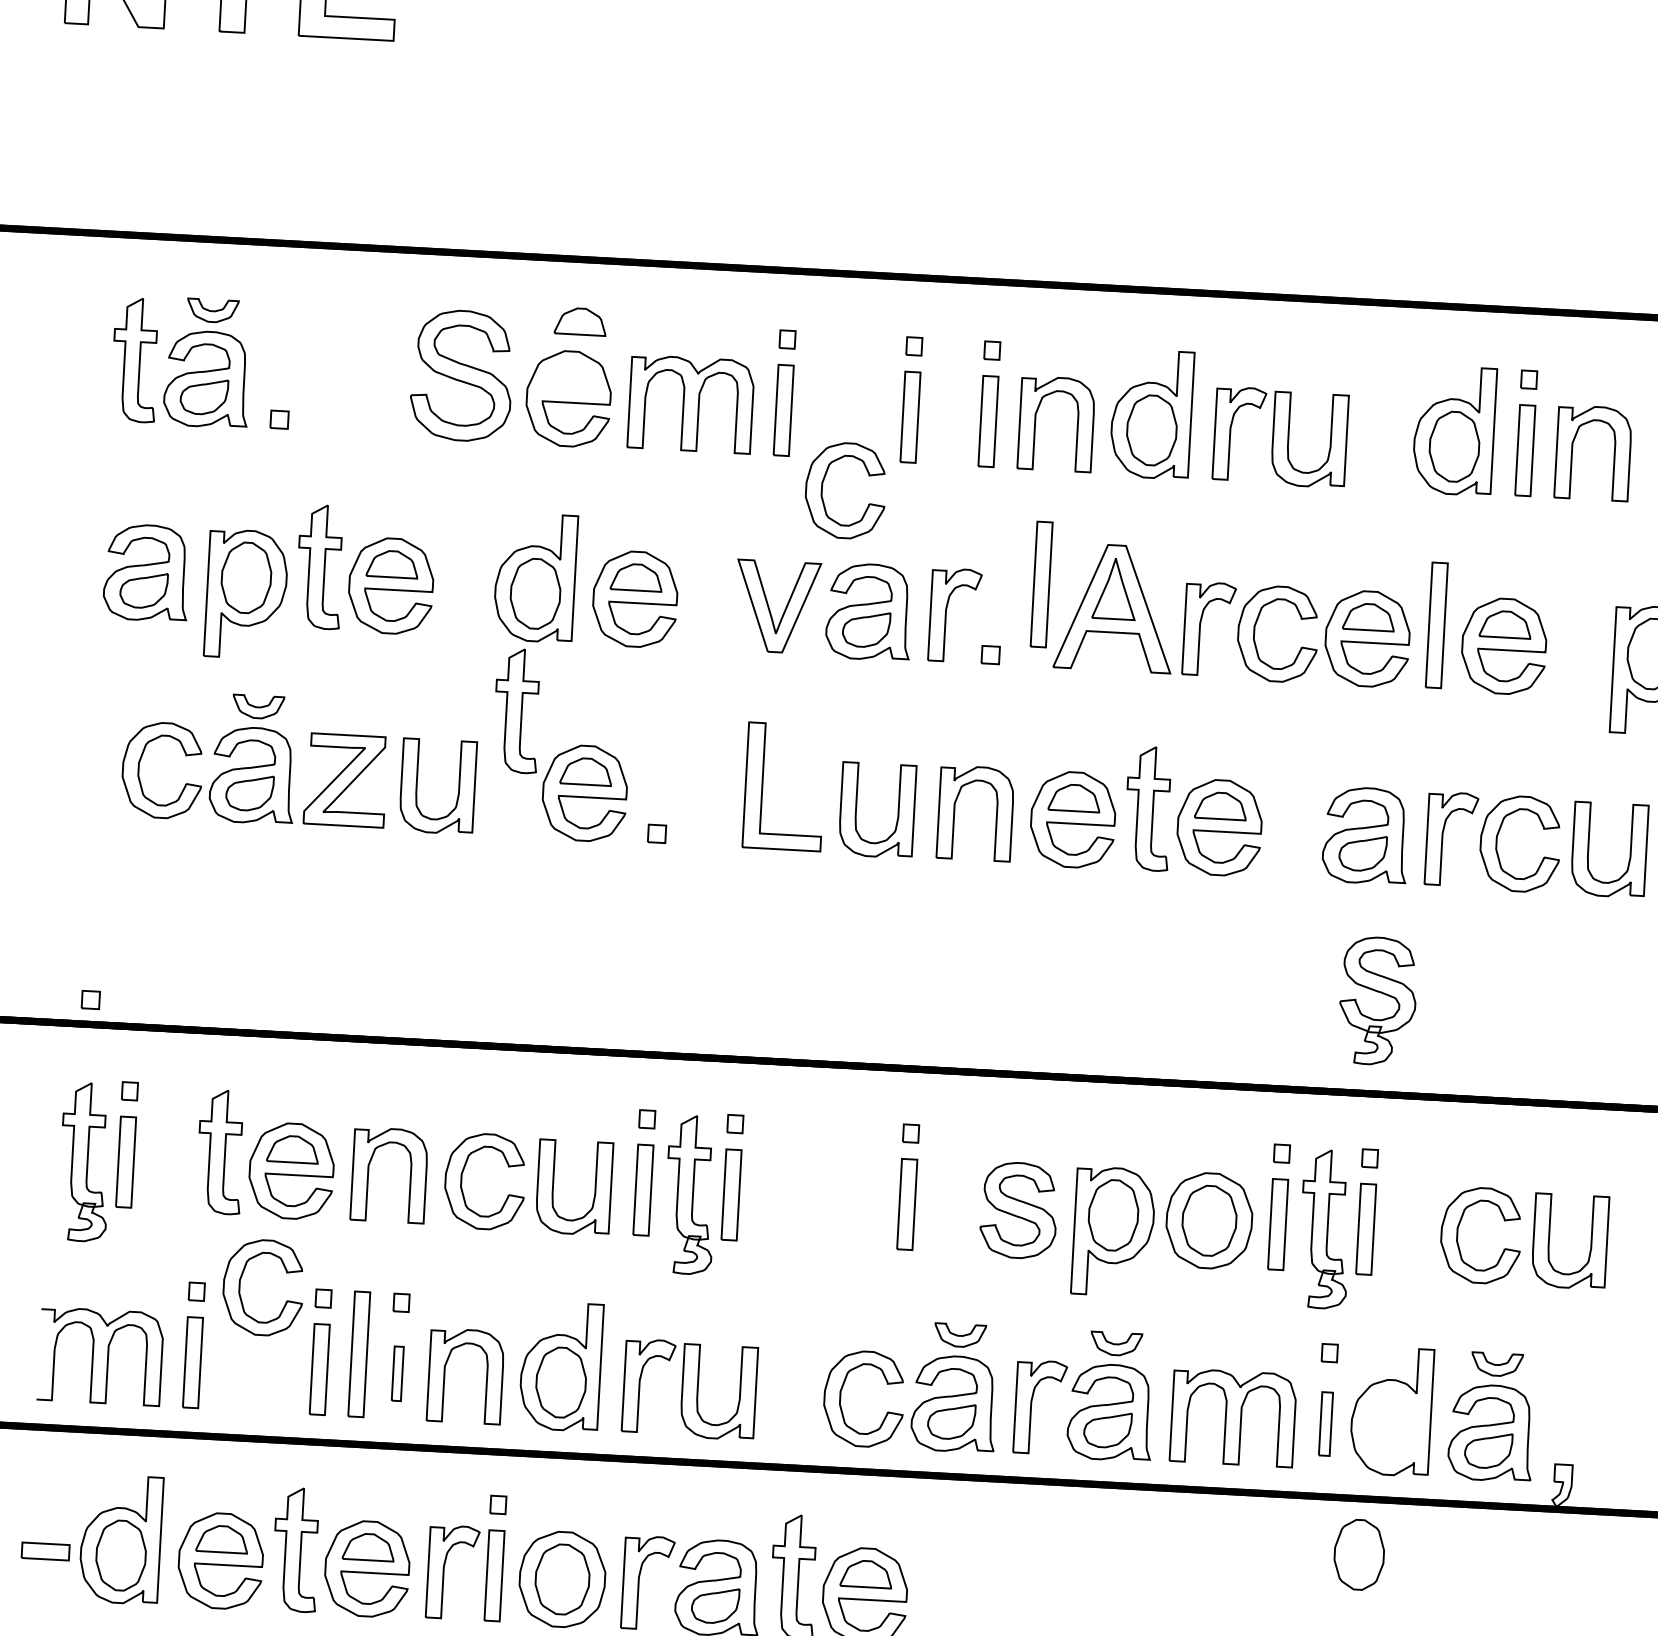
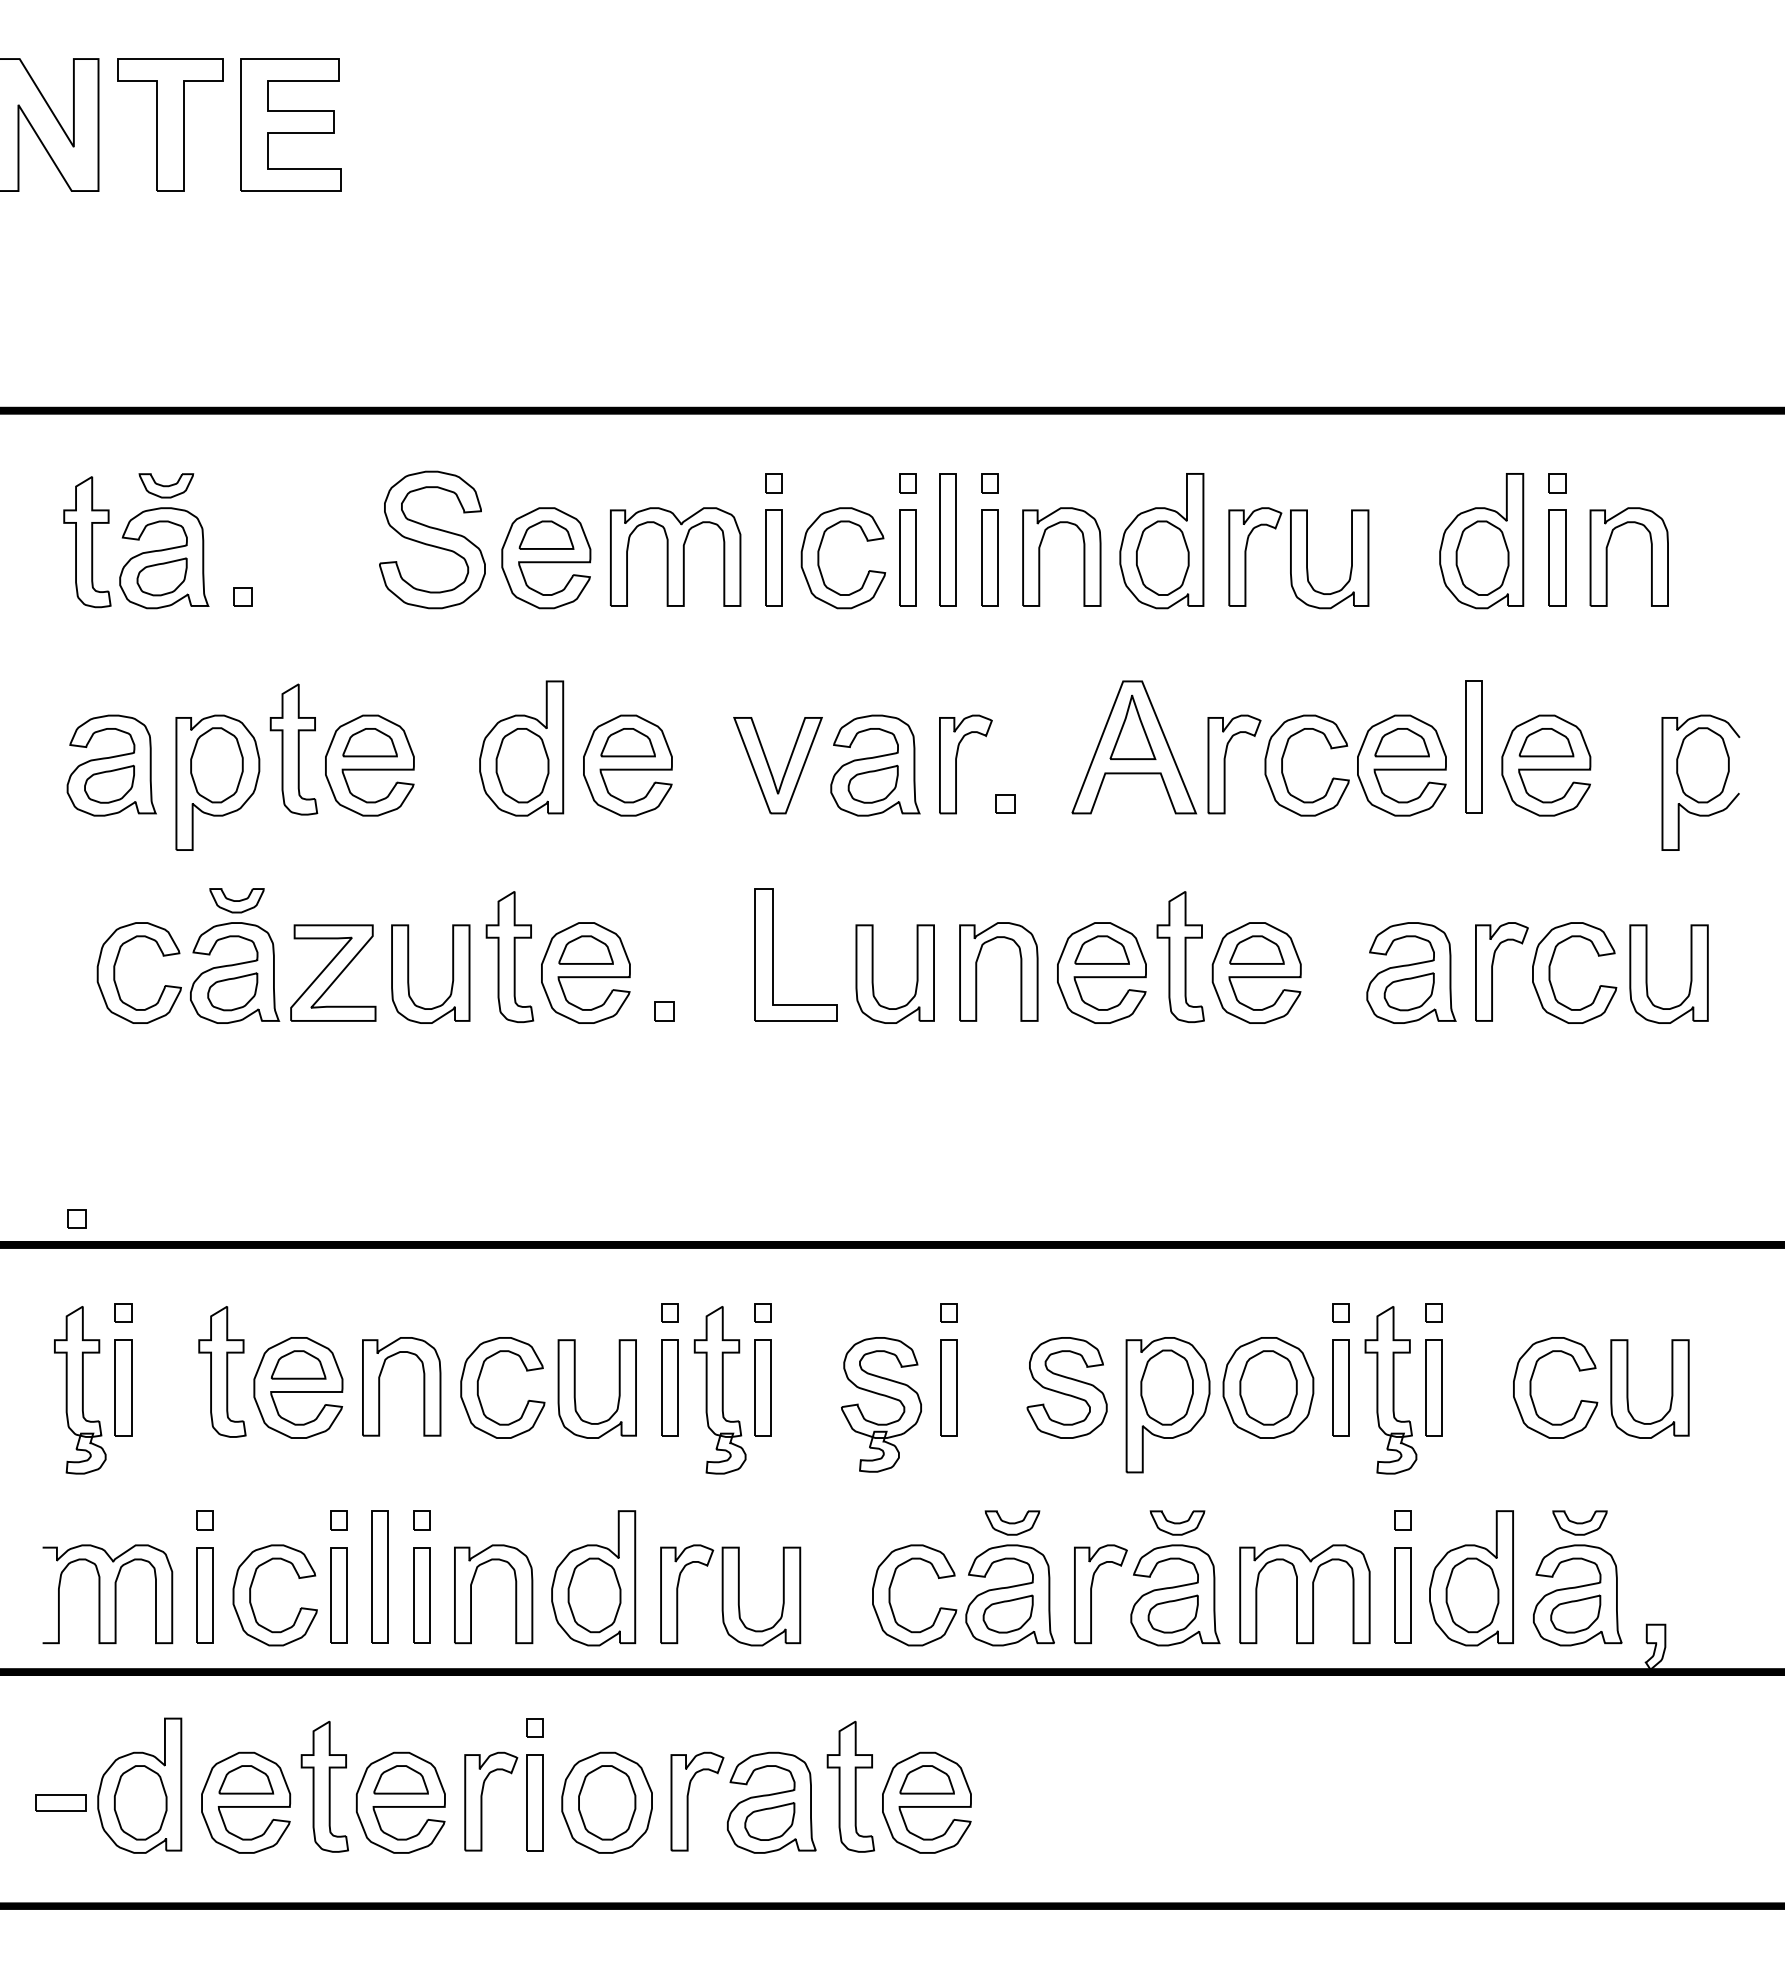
part: (580, 320) -> (546, 534), moved
part: (822, 489) -> (819, 558), moved
part: (1040, 584) -> (947, 539), moved
part: (516, 710) -> (509, 956), moved
part: (1380, 993) -> (883, 1396), moved
part: (240, 1286) -> (251, 1595), moved
part: (397, 1373) -> (421, 1595), size x1.67
part: (1325, 1424) -> (1402, 1595), size x1.43
part: (1359, 1554) -> (1472, 1595), moved

